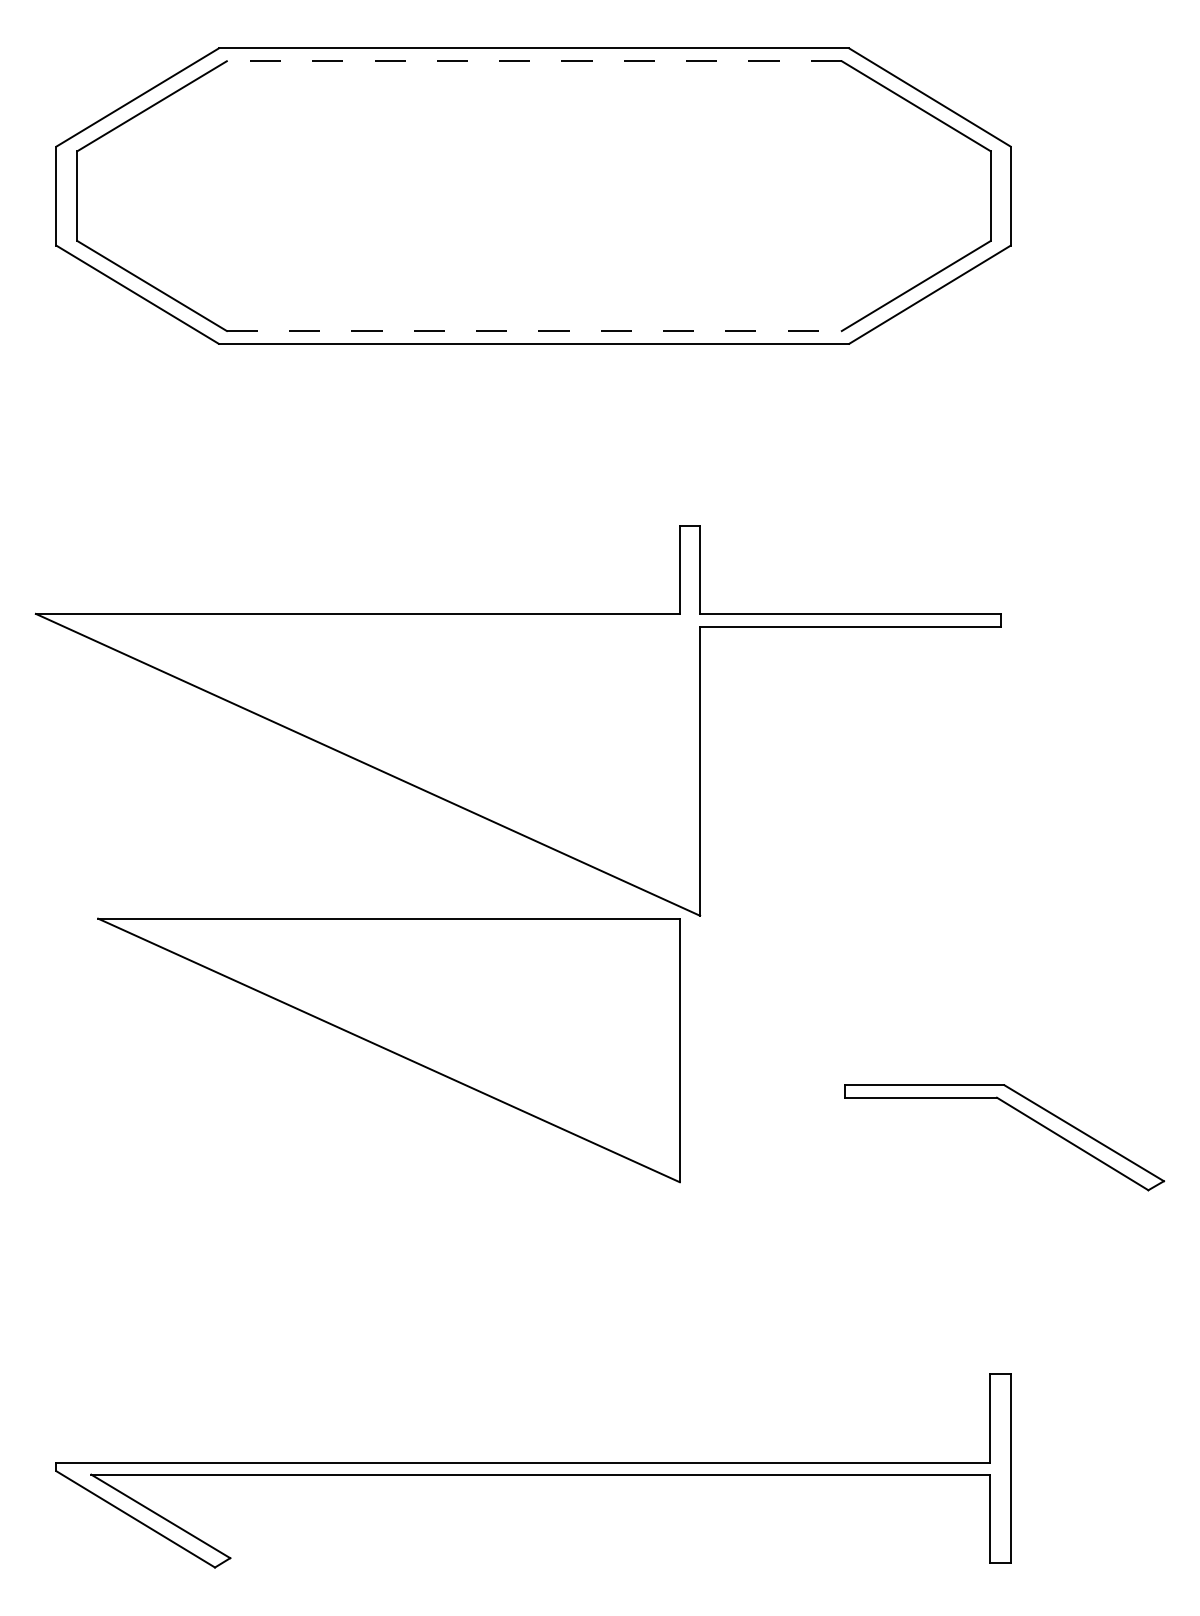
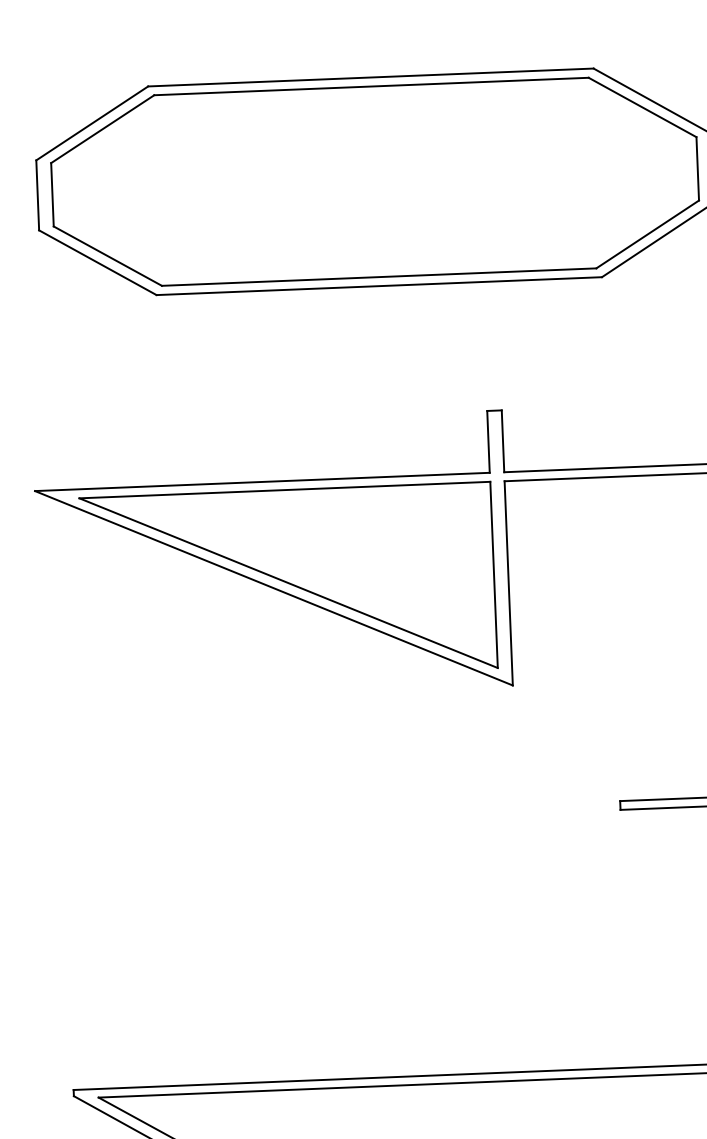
line: (533, 61) -> (370, 86), dashed -> solid
line: (534, 331) -> (379, 277), dashed -> solid
part: (388, 1050) -> (288, 583), moved

